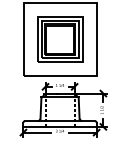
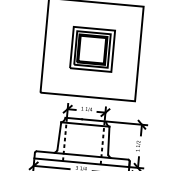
part: (60, 39) -> (92, 49), size x0.7

